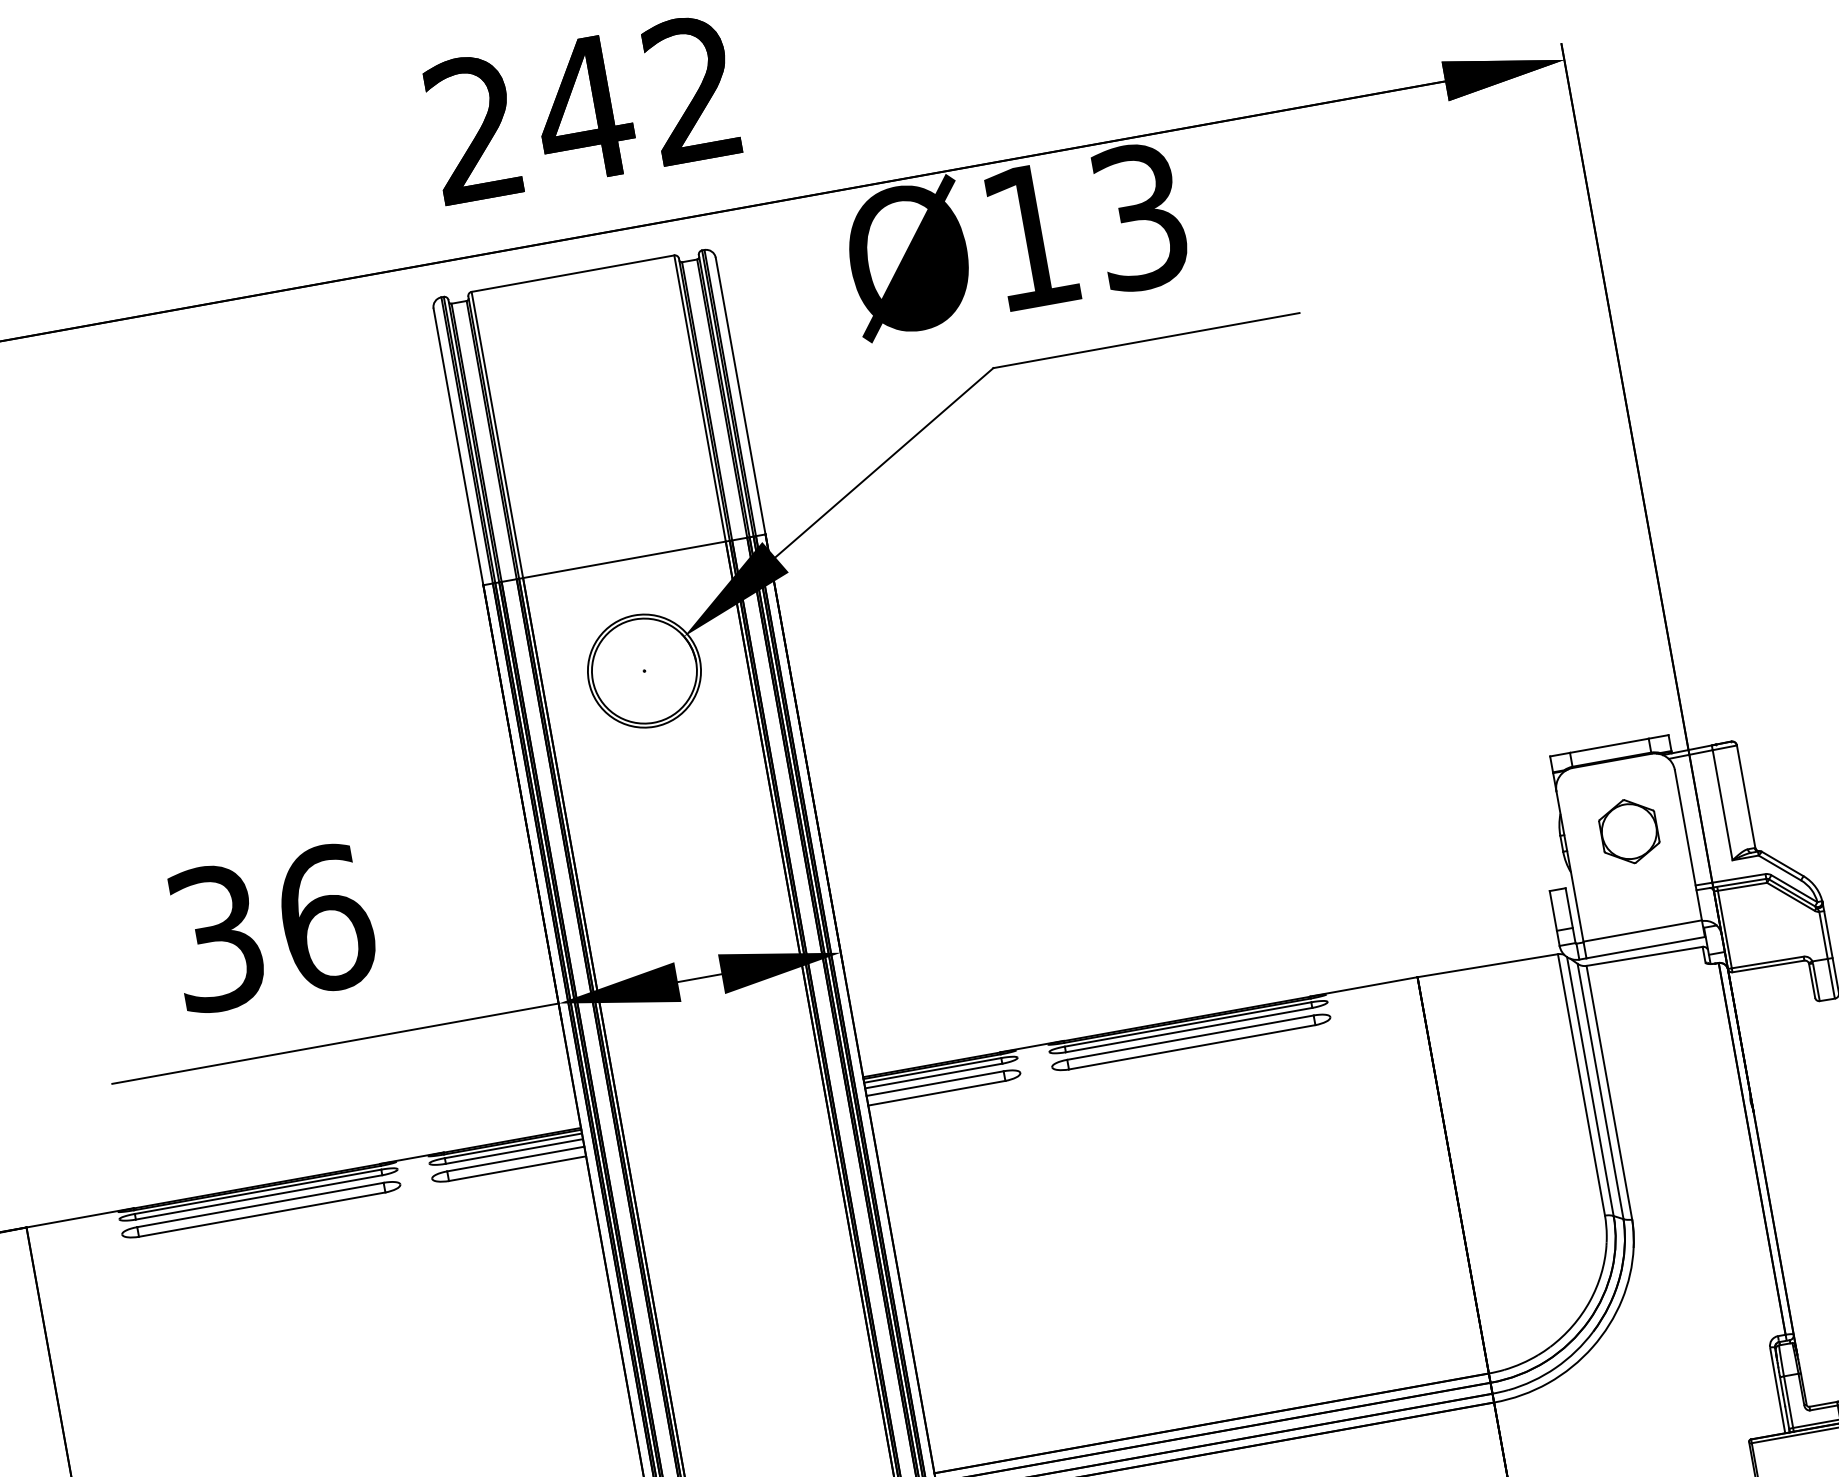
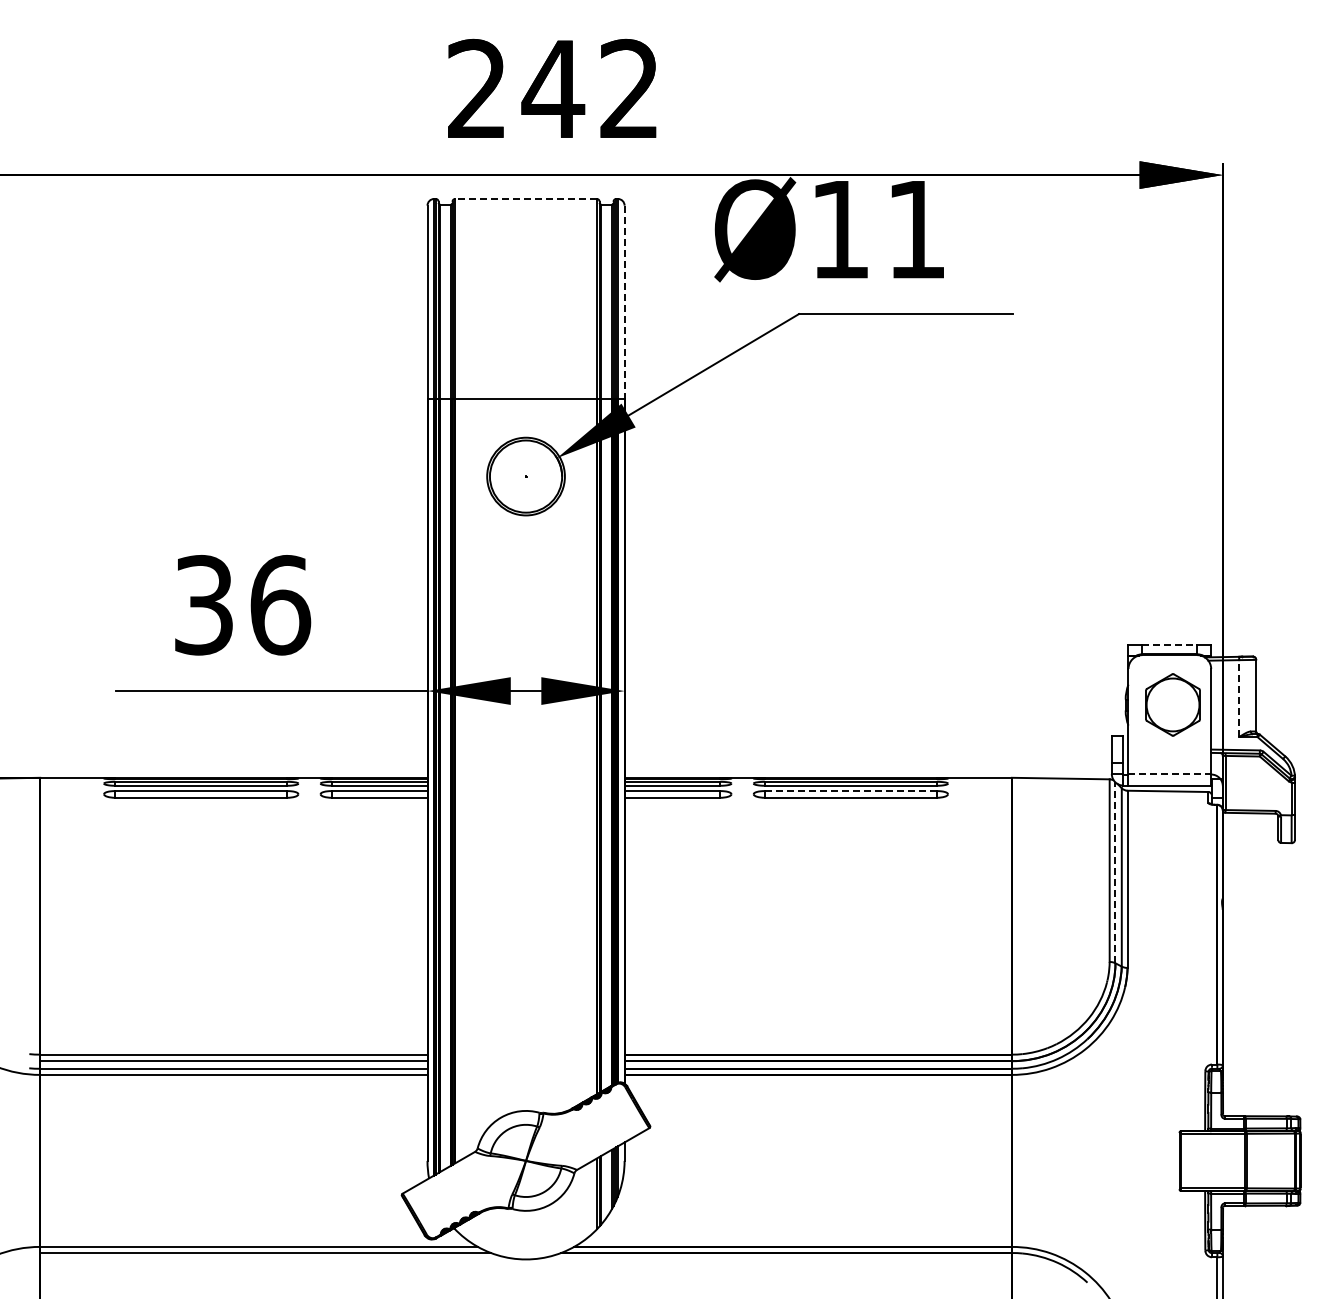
text: (1139, 216) -> (916, 229), Ø13 -> Ø11
line: (573, 272) -> (526, 198), solid -> dashed
line: (740, 396) -> (624, 302), solid -> dashed
line: (1610, 745) -> (1170, 644), solid -> dashed
line: (1723, 805) -> (1239, 698), solid -> dashed
part: (1628, 832) -> (1172, 705), size x1.4
line: (1643, 930) -> (1170, 773), solid -> dashed
line: (1191, 1038) -> (851, 791), solid -> dashed
line: (1590, 1086) -> (1115, 872), solid -> dashed

